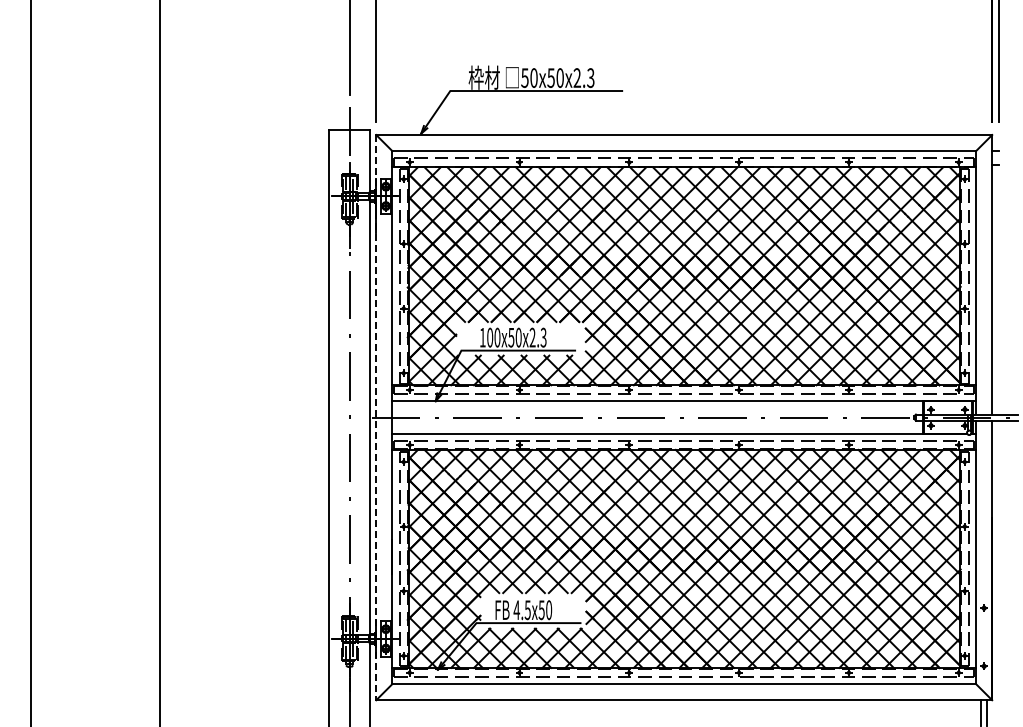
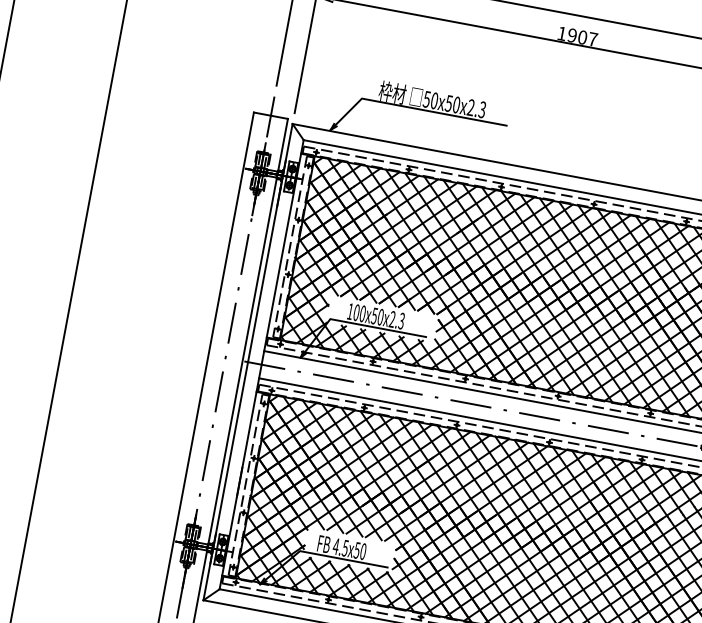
line: (376, 417) -> (248, 362), dashed -> solid

